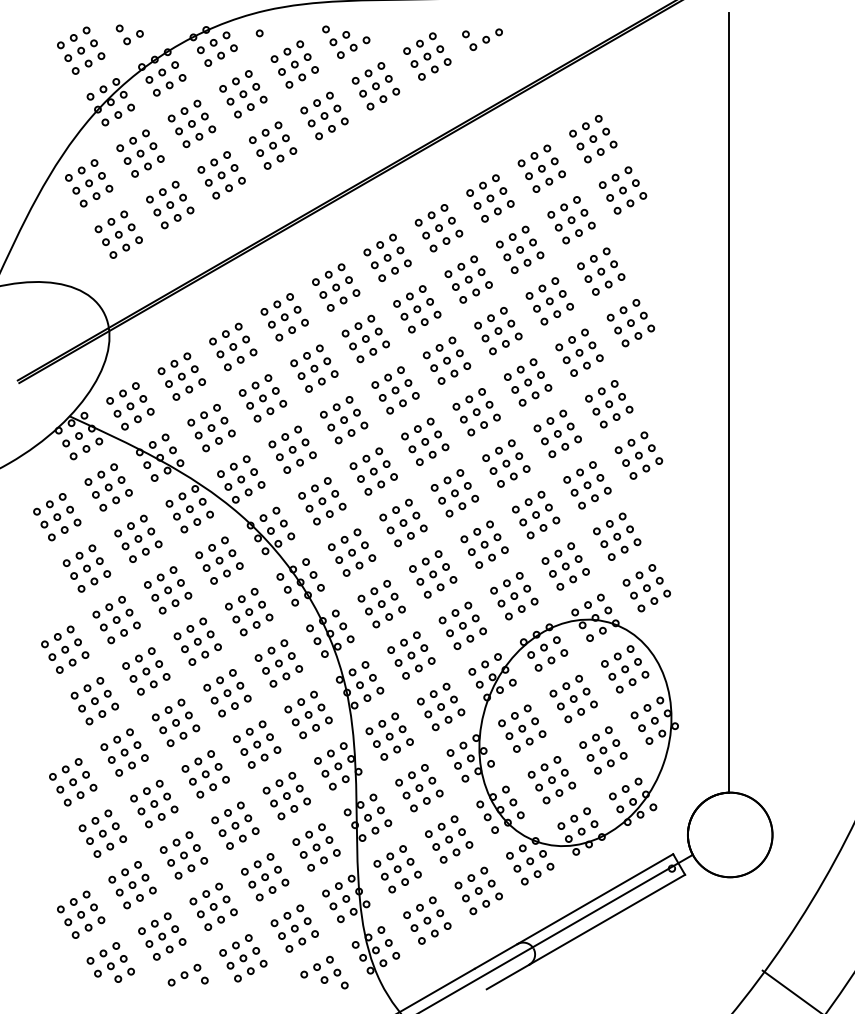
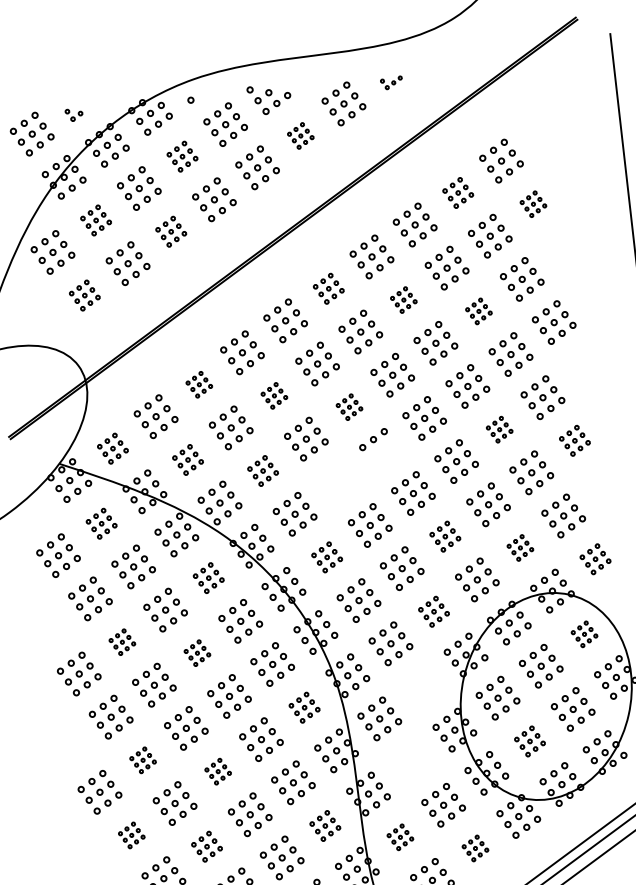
part: (129, 34) -> (74, 114), size x0.7
part: (482, 39) -> (391, 82), size x0.6
part: (375, 86) -> (300, 136), size x0.6
part: (243, 94) -> (182, 156), size x0.7
part: (140, 153) -> (96, 220), size x0.7
part: (541, 168) -> (457, 192), size x0.7
part: (221, 175) -> (171, 231), size x0.7
part: (622, 190) -> (533, 204), size x0.6
part: (118, 234) -> (84, 295), size x0.7
part: (387, 257) -> (328, 288), size x0.7
part: (468, 279) -> (403, 300), size x0.6
part: (549, 301) -> (478, 311), size x0.6
part: (233, 346) -> (199, 384), size x0.6
part: (314, 368) -> (274, 395), size x0.6
part: (395, 390) -> (349, 407), size x0.6
part: (130, 406) -> (113, 448), size x0.7
part: (211, 428) -> (188, 460), size x0.7
part: (557, 433) -> (499, 429), size x0.6
part: (428, 447) -> (384, 455), removed
part: (292, 449) -> (262, 470), size x0.7
part: (638, 455) -> (574, 440), size x0.7
part: (373, 471) -> (338, 482), removed
part: (108, 487) -> (101, 523), size x0.7
part: (484, 544) -> (445, 536), size x0.7
part: (352, 552) -> (327, 557), size x0.7
part: (219, 560) -> (208, 578), size x0.7
part: (565, 566) -> (520, 548), size x0.6
part: (646, 588) -> (595, 559), size x0.7
part: (116, 620) -> (122, 642), size x0.6
part: (462, 625) -> (433, 611), size x0.7
part: (197, 641) -> (197, 653), size x0.6
part: (625, 669) -> (584, 634), size x0.6
part: (441, 706) -> (423, 686), removed
part: (308, 714) -> (304, 707), size x0.7
part: (124, 752) -> (143, 760), size x0.6
part: (205, 774) -> (218, 771), size x0.6
part: (551, 780) -> (529, 741), size x0.7
part: (419, 788) -> (411, 762), removed
part: (102, 833) -> (131, 835), size x0.6
part: (316, 847) -> (325, 826), size x0.7
part: (183, 855) -> (206, 846), size x0.7
part: (397, 869) -> (400, 837), size x0.6
part: (478, 890) -> (475, 848), size x0.6

